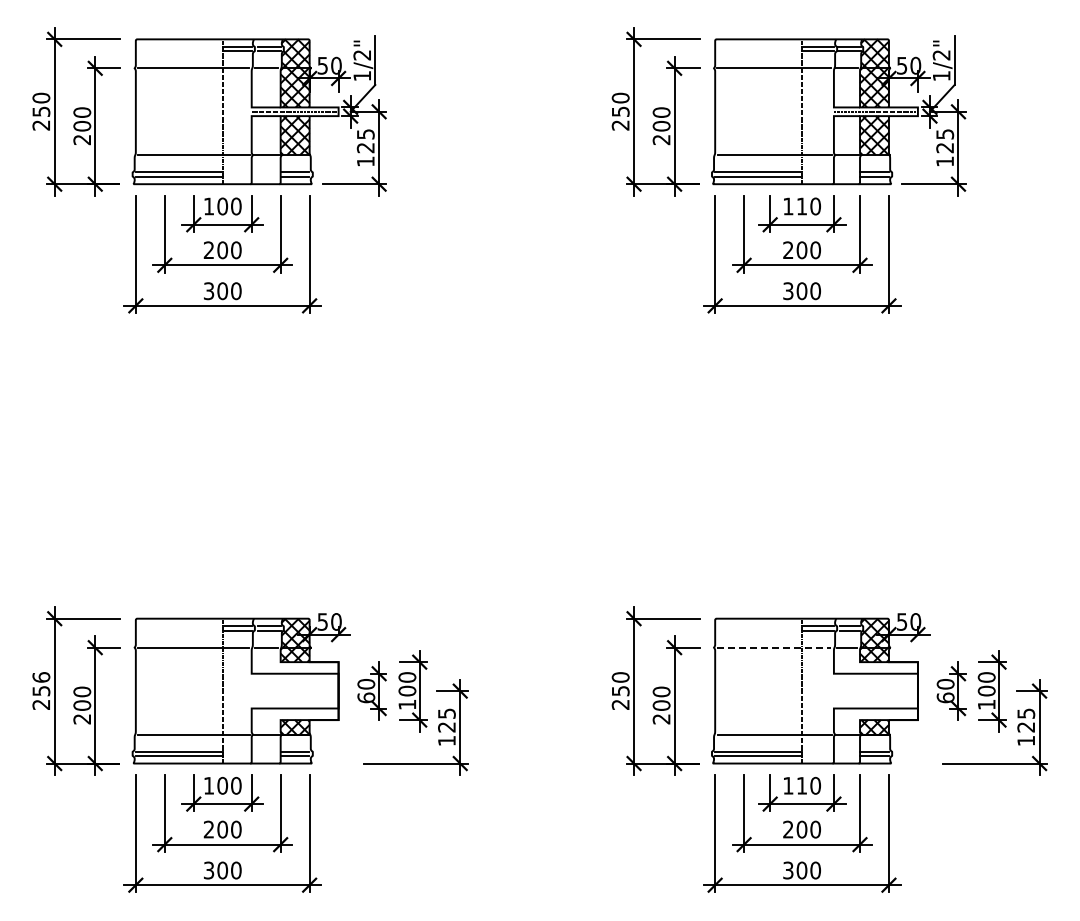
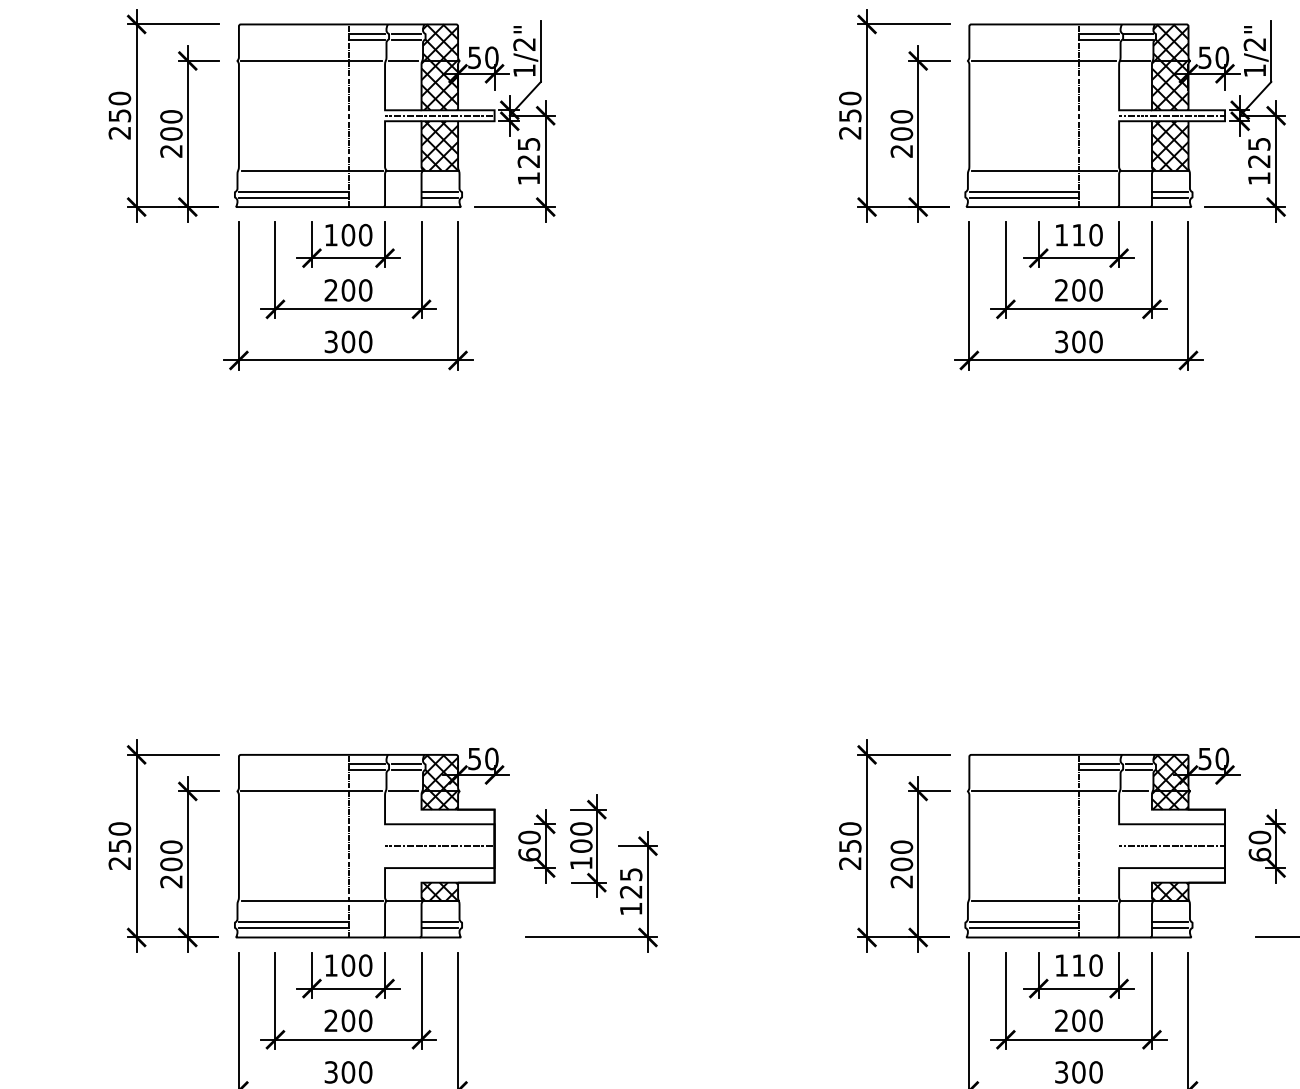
line: (774, 647) -> (1044, 791), dashed -> solid
text: (40, 677) -> (118, 829), 256 -> 250
line: (294, 691) -> (438, 846), added
line: (875, 691) -> (1171, 846), added

